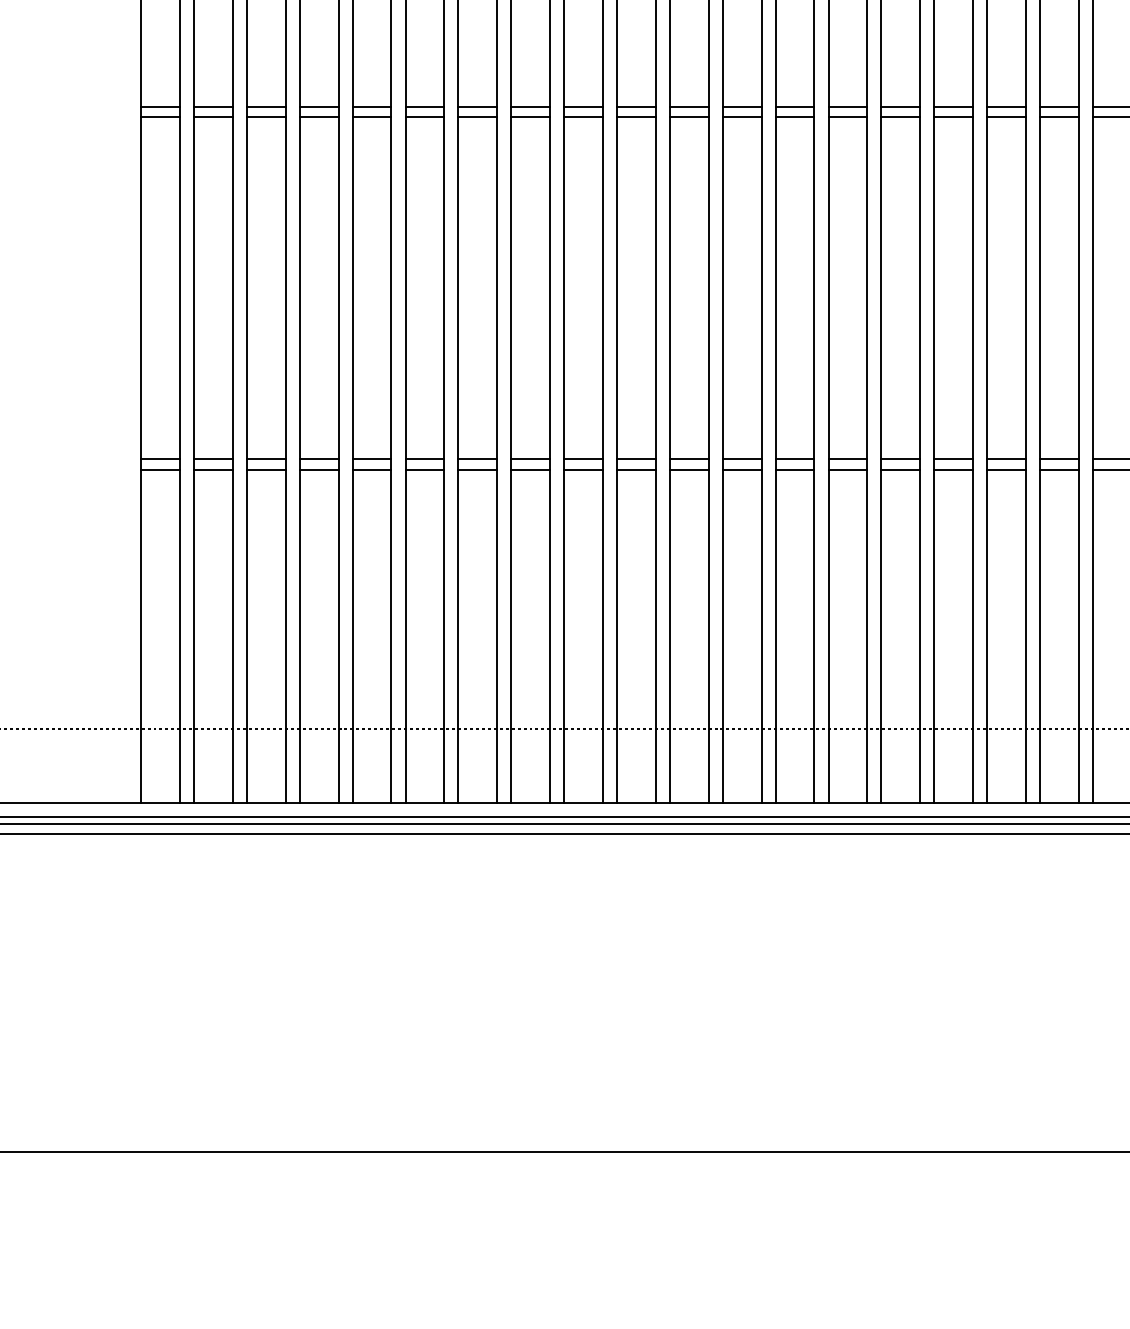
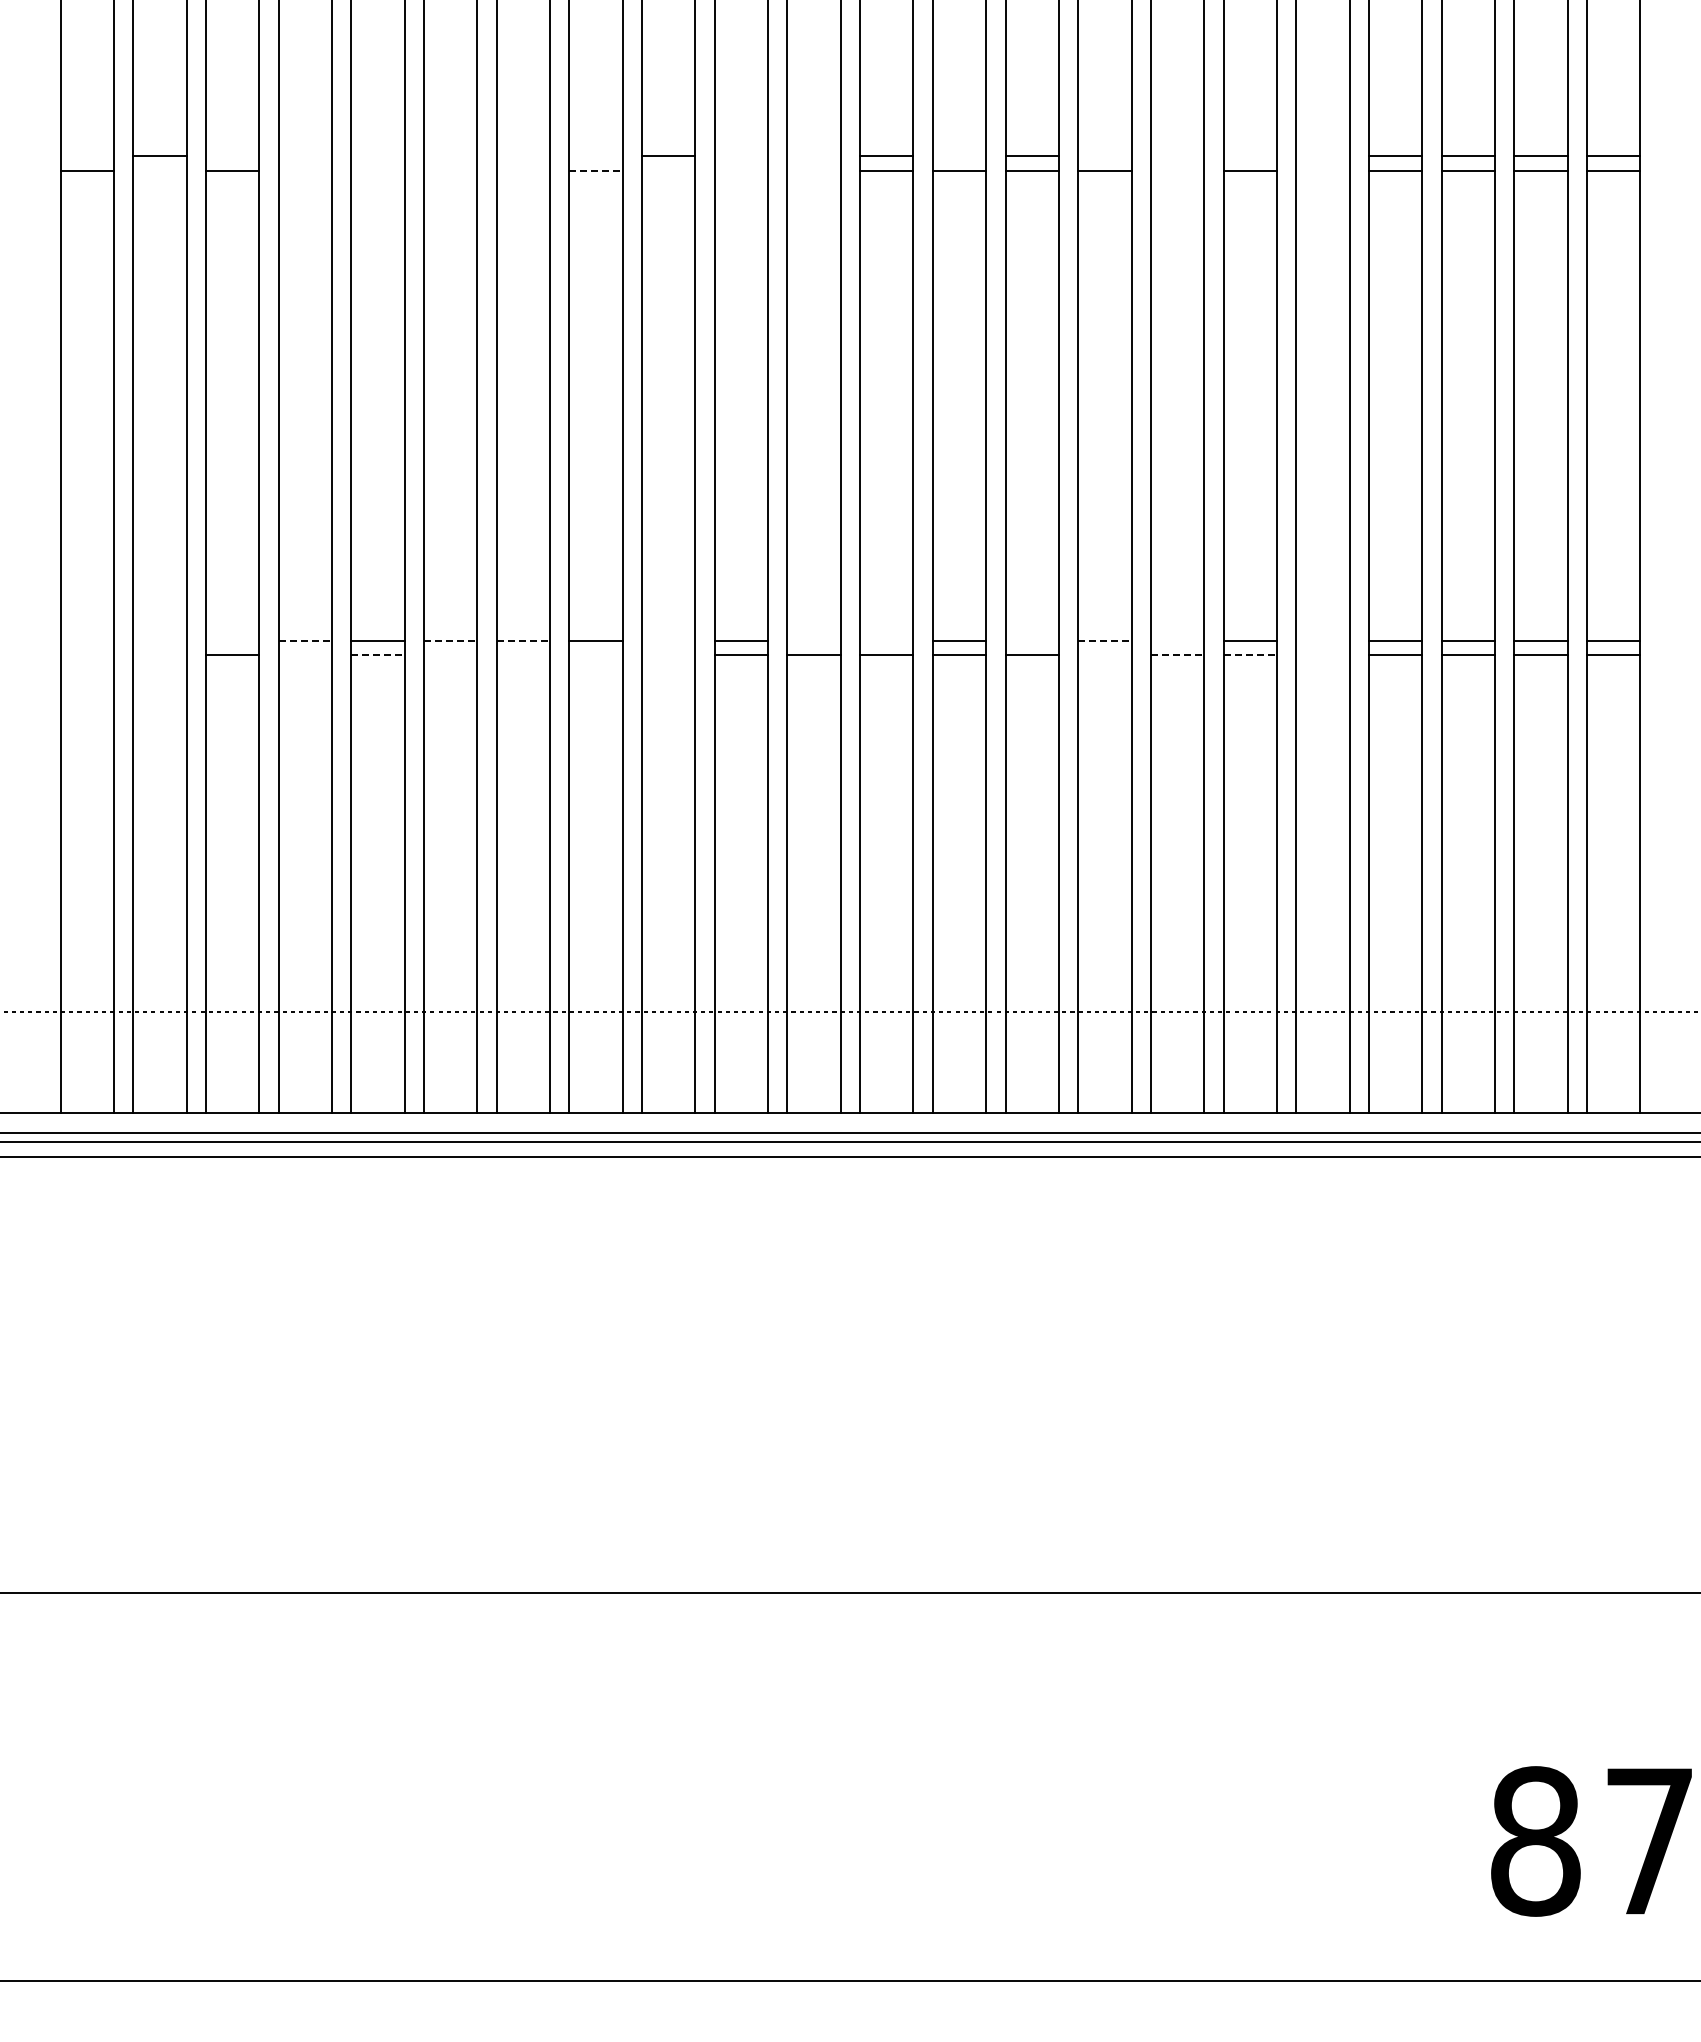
line: (160, 106) -> (86, 156), removed
line: (266, 106) -> (232, 156), removed
line: (318, 106) -> (304, 156), removed
line: (371, 106) -> (377, 156), removed
line: (424, 106) -> (450, 156), removed
line: (477, 106) -> (523, 156), removed
line: (530, 106) -> (595, 156), removed
line: (636, 106) -> (741, 156), removed
line: (688, 106) -> (813, 156), removed
line: (795, 106) -> (959, 156), removed
line: (900, 106) -> (1104, 156), removed
line: (953, 106) -> (1177, 156), removed
line: (1005, 106) -> (1249, 156), removed
line: (1059, 106) -> (1322, 156), removed
line: (213, 117) -> (159, 170), removed
line: (318, 117) -> (304, 170), removed
line: (371, 117) -> (377, 170), removed
line: (424, 117) -> (450, 170), removed
line: (477, 117) -> (523, 170), removed
line: (530, 117) -> (596, 170), solid -> dashed
line: (583, 117) -> (668, 170), removed
line: (636, 117) -> (741, 170), removed
line: (688, 117) -> (813, 170), removed
line: (953, 117) -> (1177, 170), removed
line: (1059, 117) -> (1322, 170), removed
line: (160, 458) -> (86, 640), removed
line: (213, 458) -> (159, 640), removed
line: (266, 458) -> (232, 640), removed
line: (319, 458) -> (305, 640), solid -> dashed
line: (424, 458) -> (450, 640), solid -> dashed
line: (477, 458) -> (523, 640), solid -> dashed
line: (583, 458) -> (668, 640), removed
line: (688, 458) -> (813, 640), removed
line: (741, 458) -> (886, 640), removed
line: (847, 458) -> (1031, 640), removed
line: (900, 458) -> (1104, 640), solid -> dashed
line: (953, 458) -> (1177, 640), removed
line: (1059, 458) -> (1322, 640), removed
line: (160, 469) -> (86, 655), removed
line: (213, 469) -> (159, 655), removed
line: (318, 469) -> (304, 655), removed
line: (371, 469) -> (377, 655), solid -> dashed
line: (424, 469) -> (450, 655), removed
line: (477, 469) -> (523, 655), removed
line: (530, 469) -> (595, 655), removed
line: (583, 469) -> (668, 655), removed
line: (900, 469) -> (1104, 655), removed
line: (953, 469) -> (1177, 655), solid -> dashed
line: (1006, 469) -> (1250, 655), solid -> dashed
line: (1059, 469) -> (1322, 655), removed

